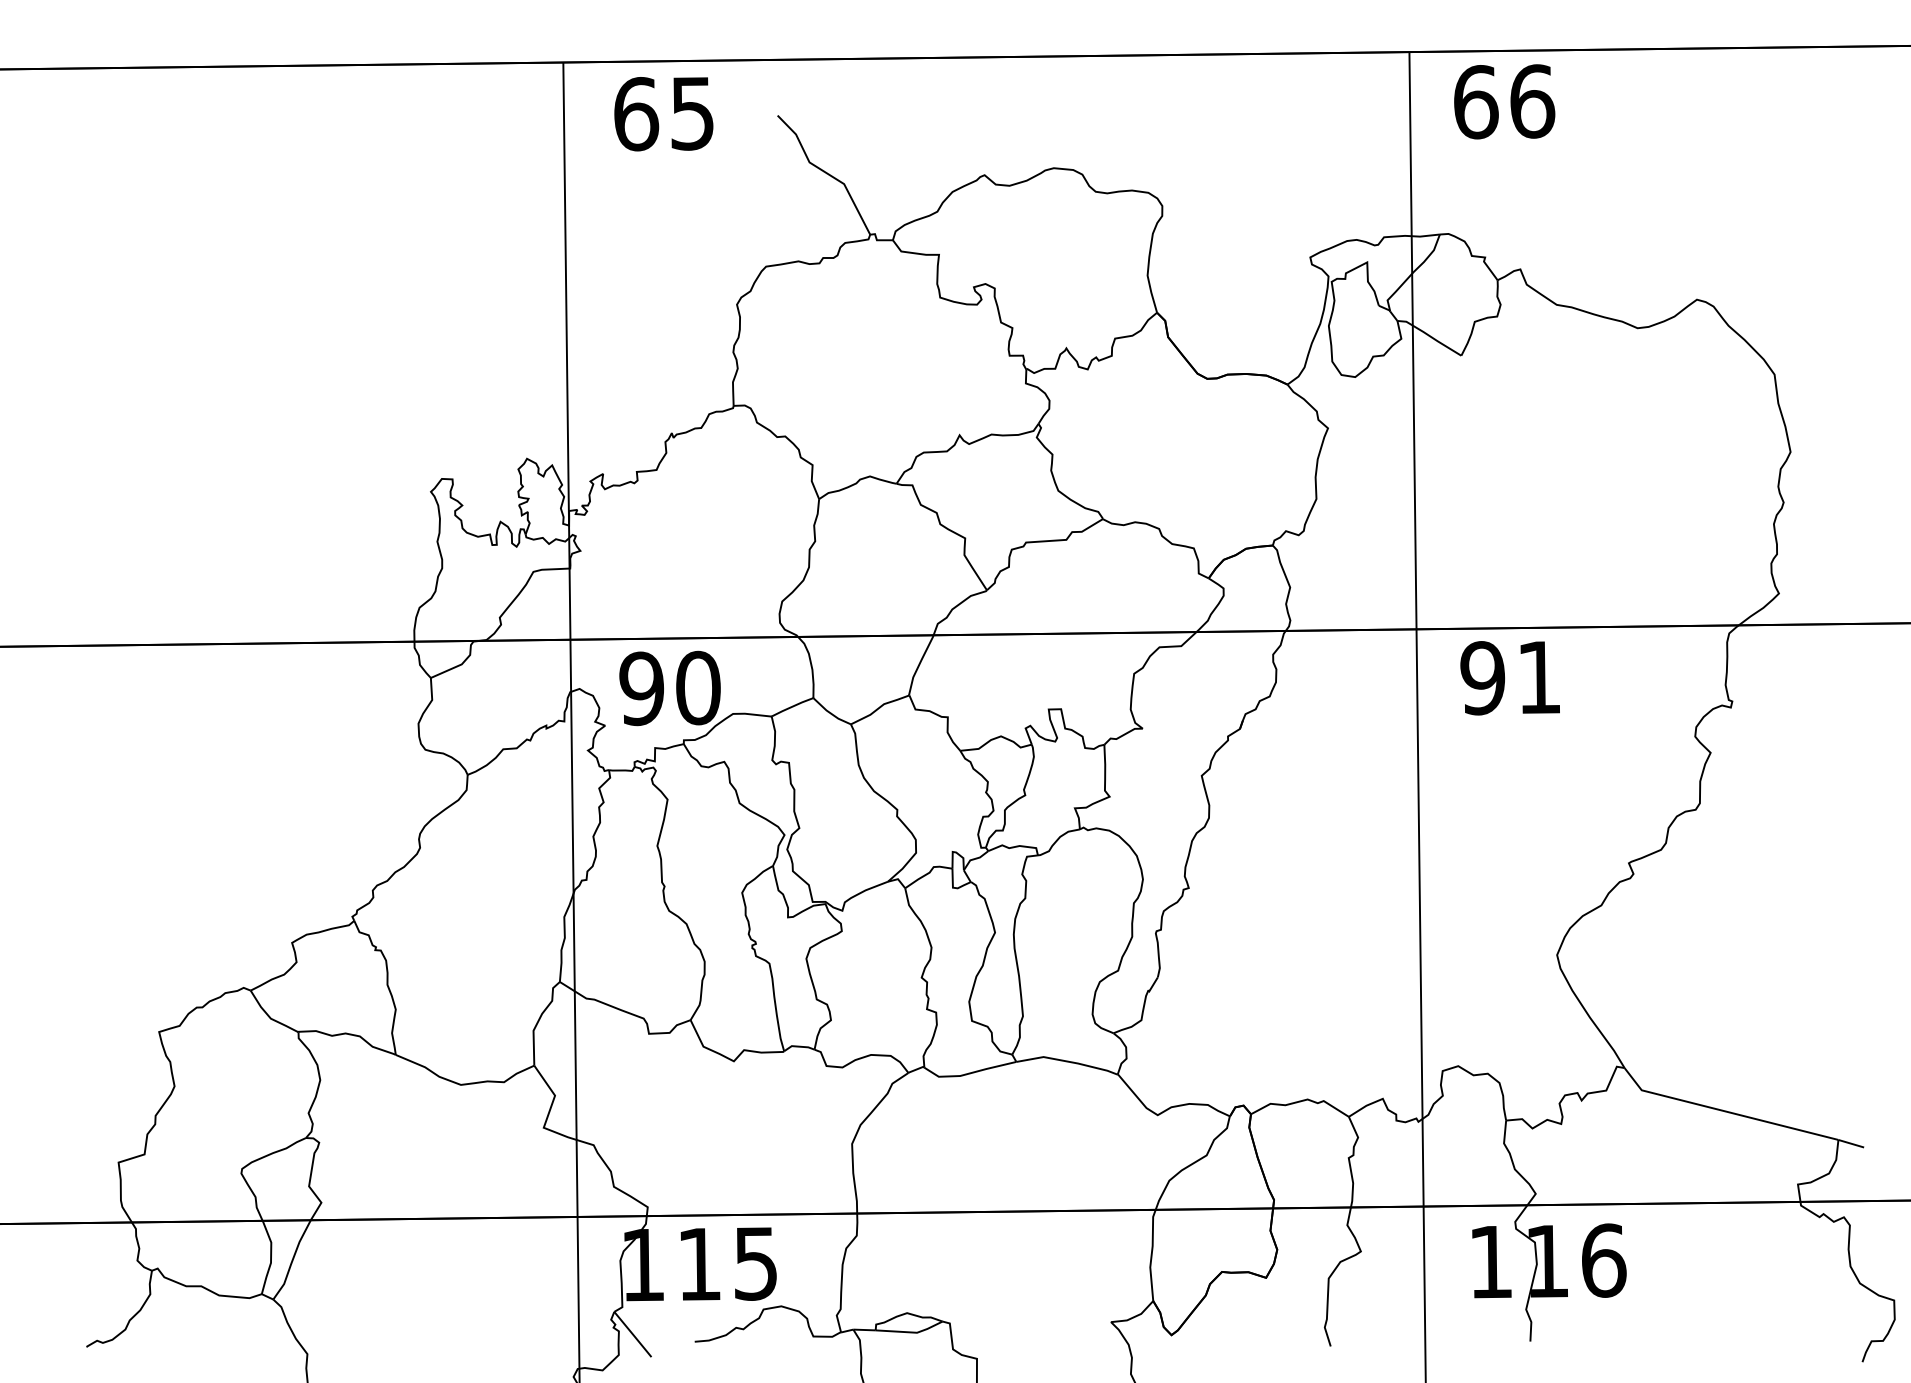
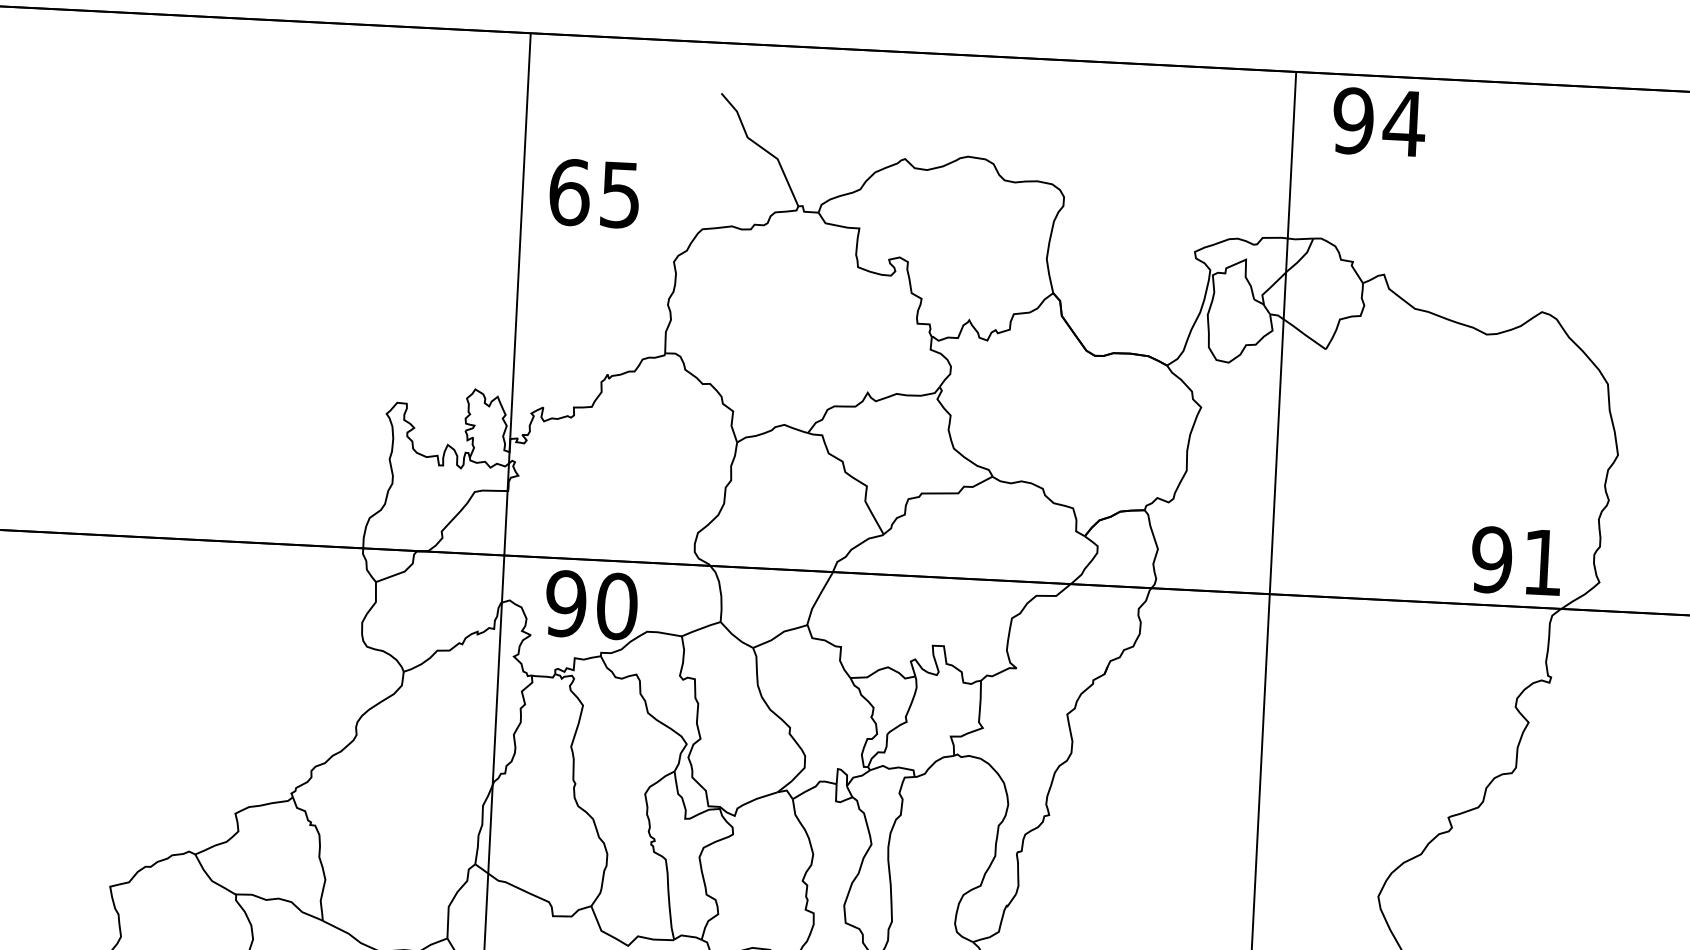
text: (1504, 101) -> (1379, 122), 66 -> 94
text: (663, 114) -> (594, 194), moved
text: (1509, 678) -> (1515, 561), moved

